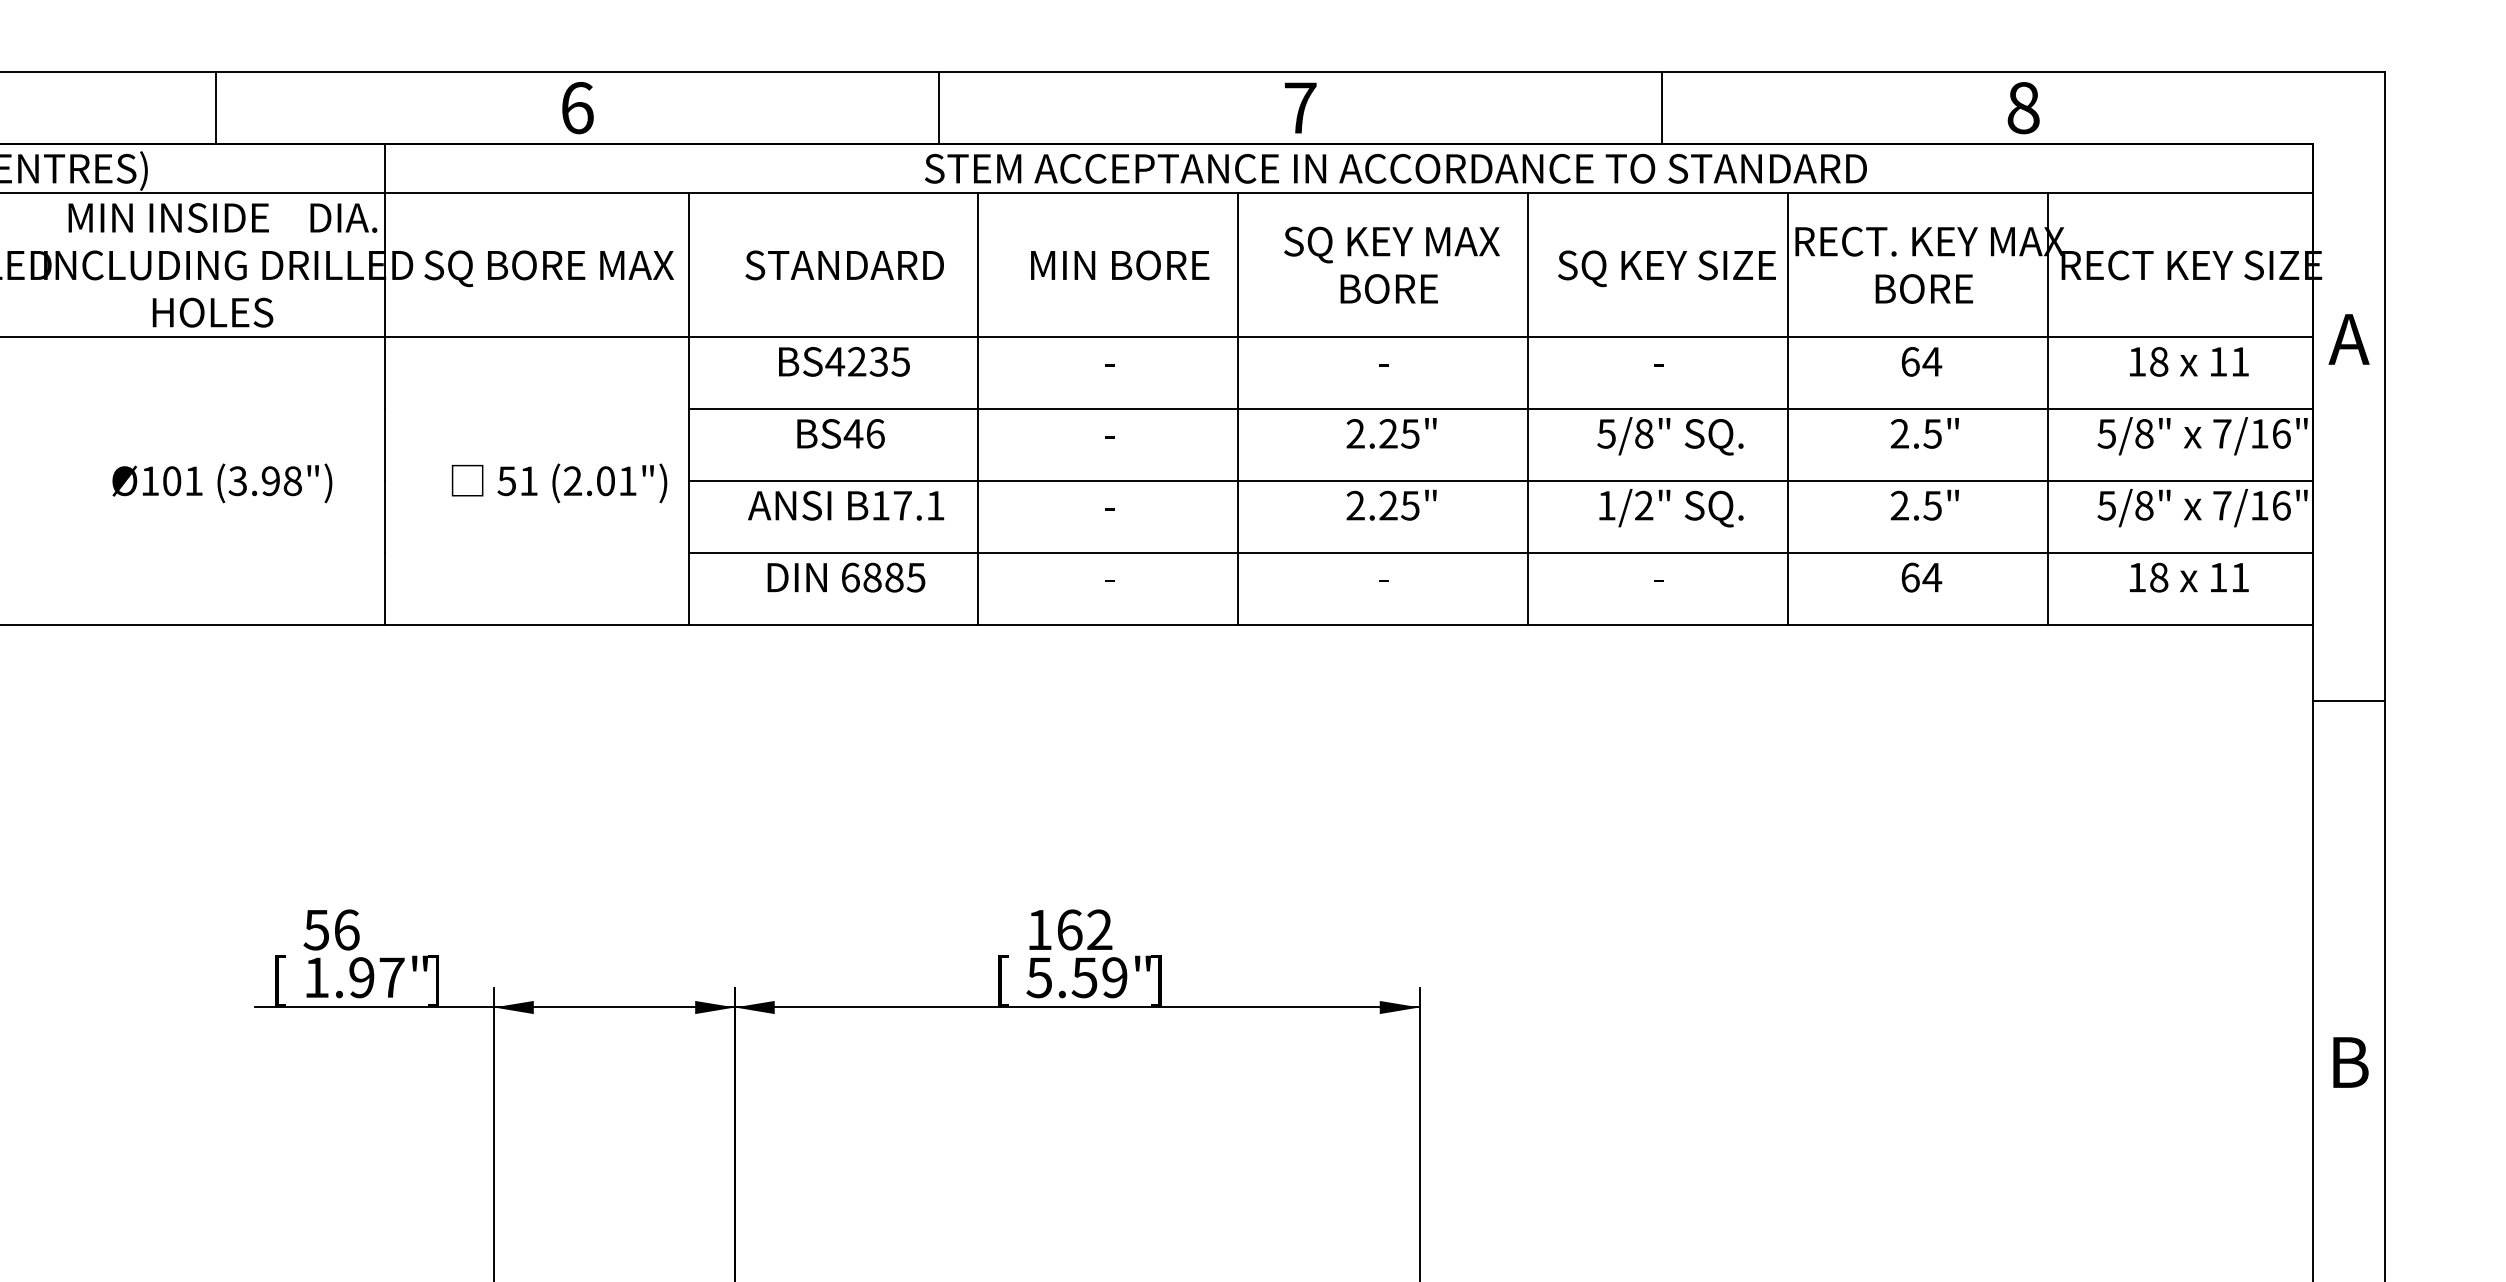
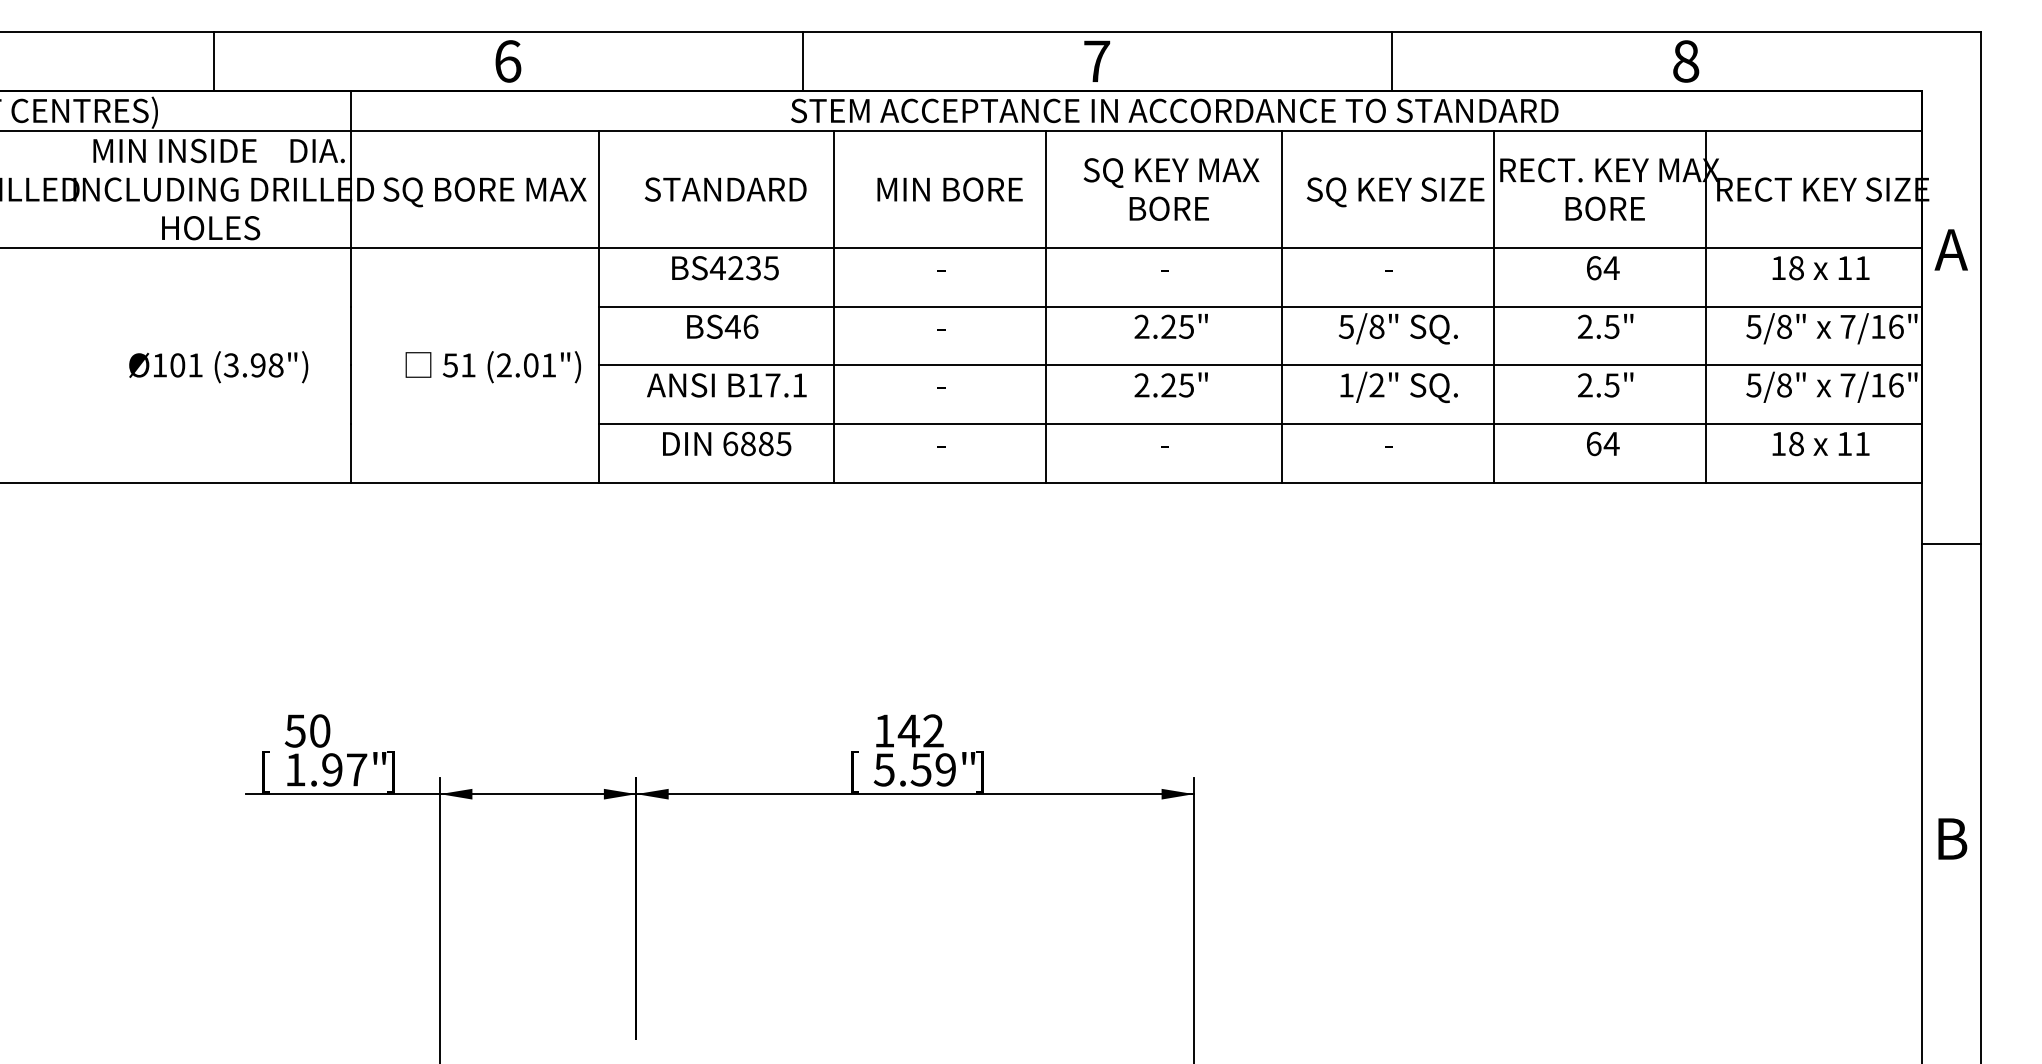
text: (347, 929) -> (320, 730), 56 -> 50
text: (1069, 929) -> (908, 730), 162 -> 142

